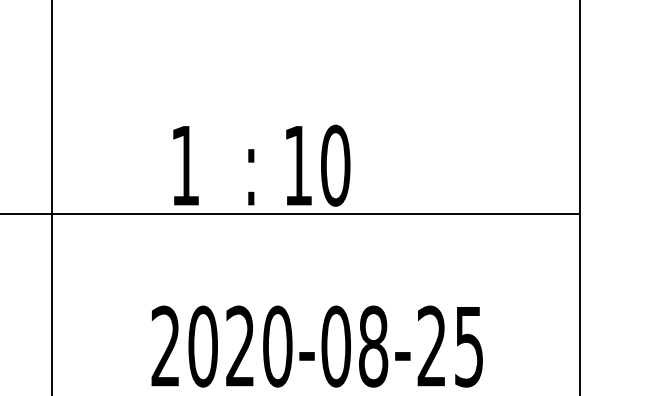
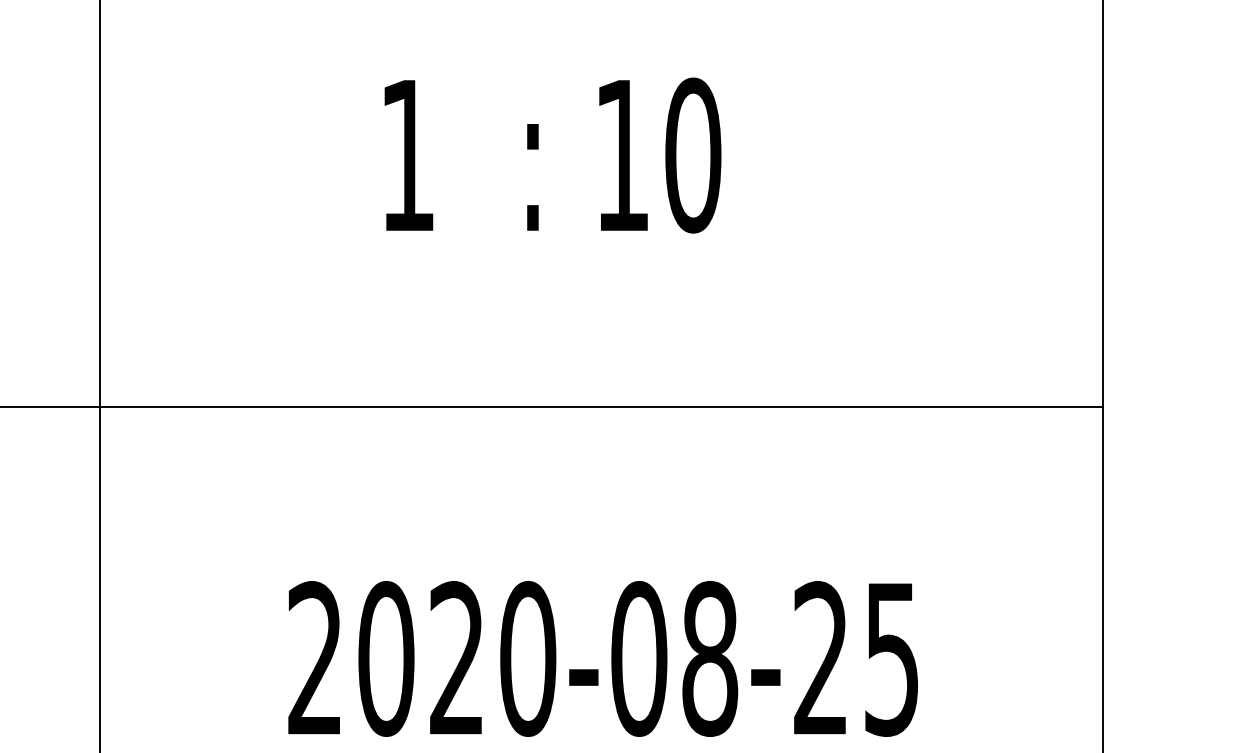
text: (261, 165) -> (552, 155), moved

